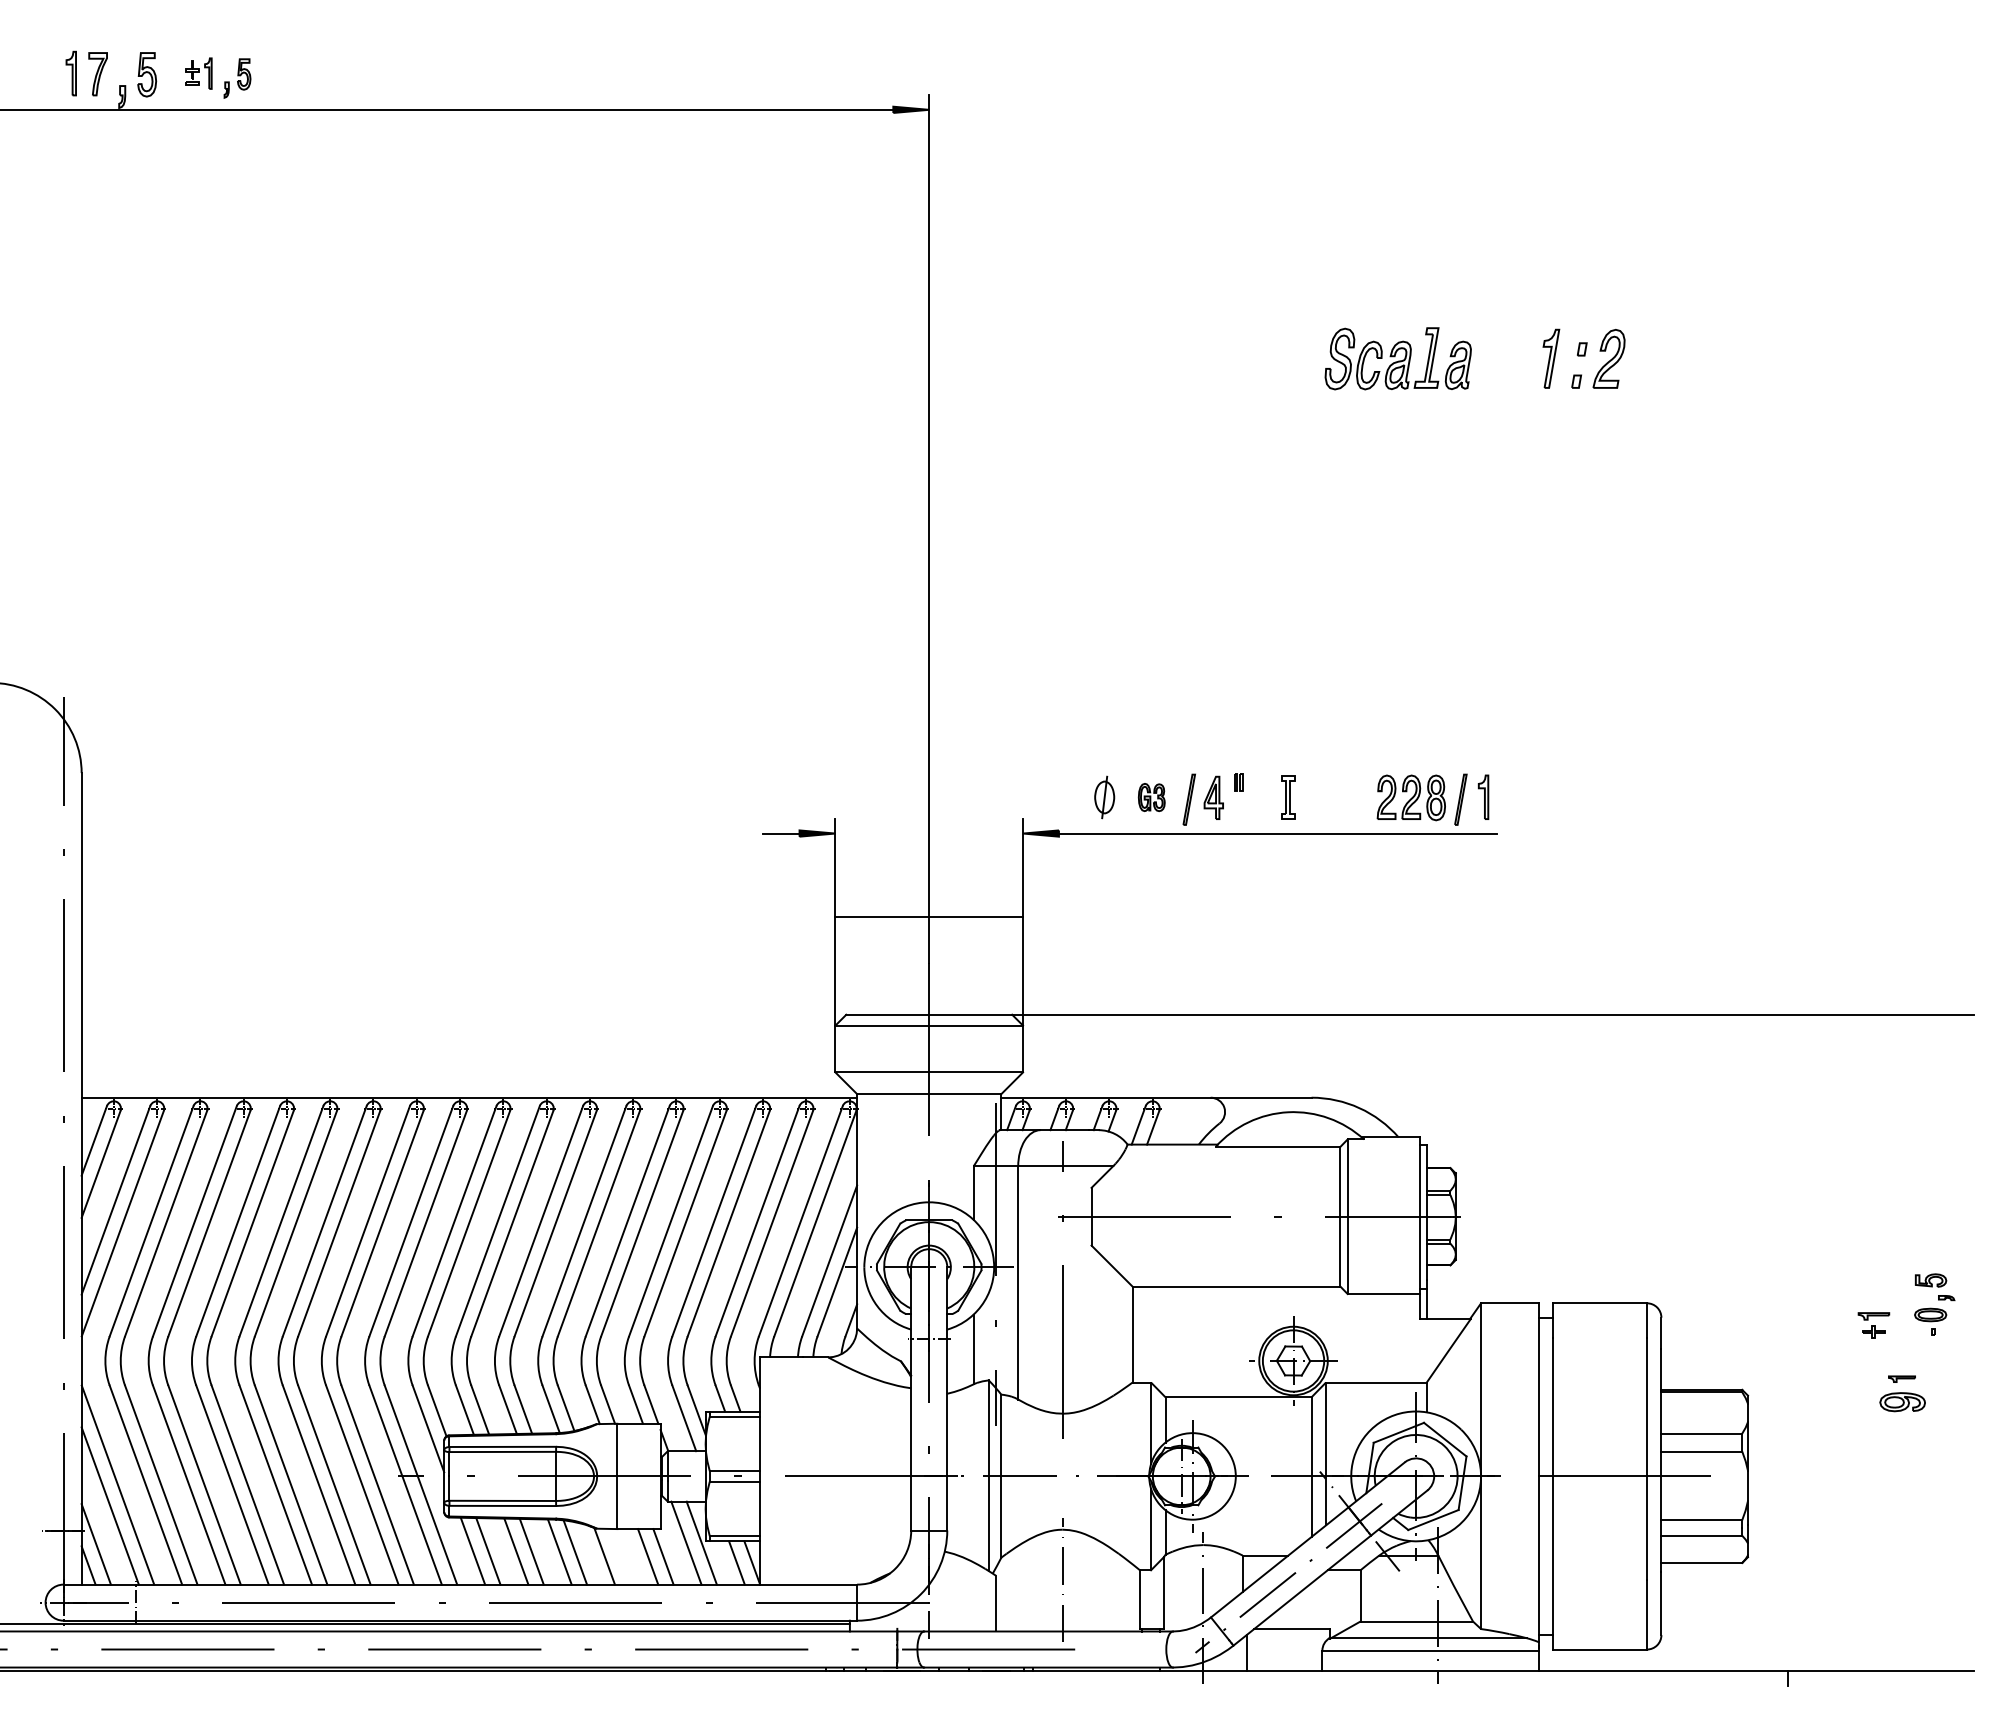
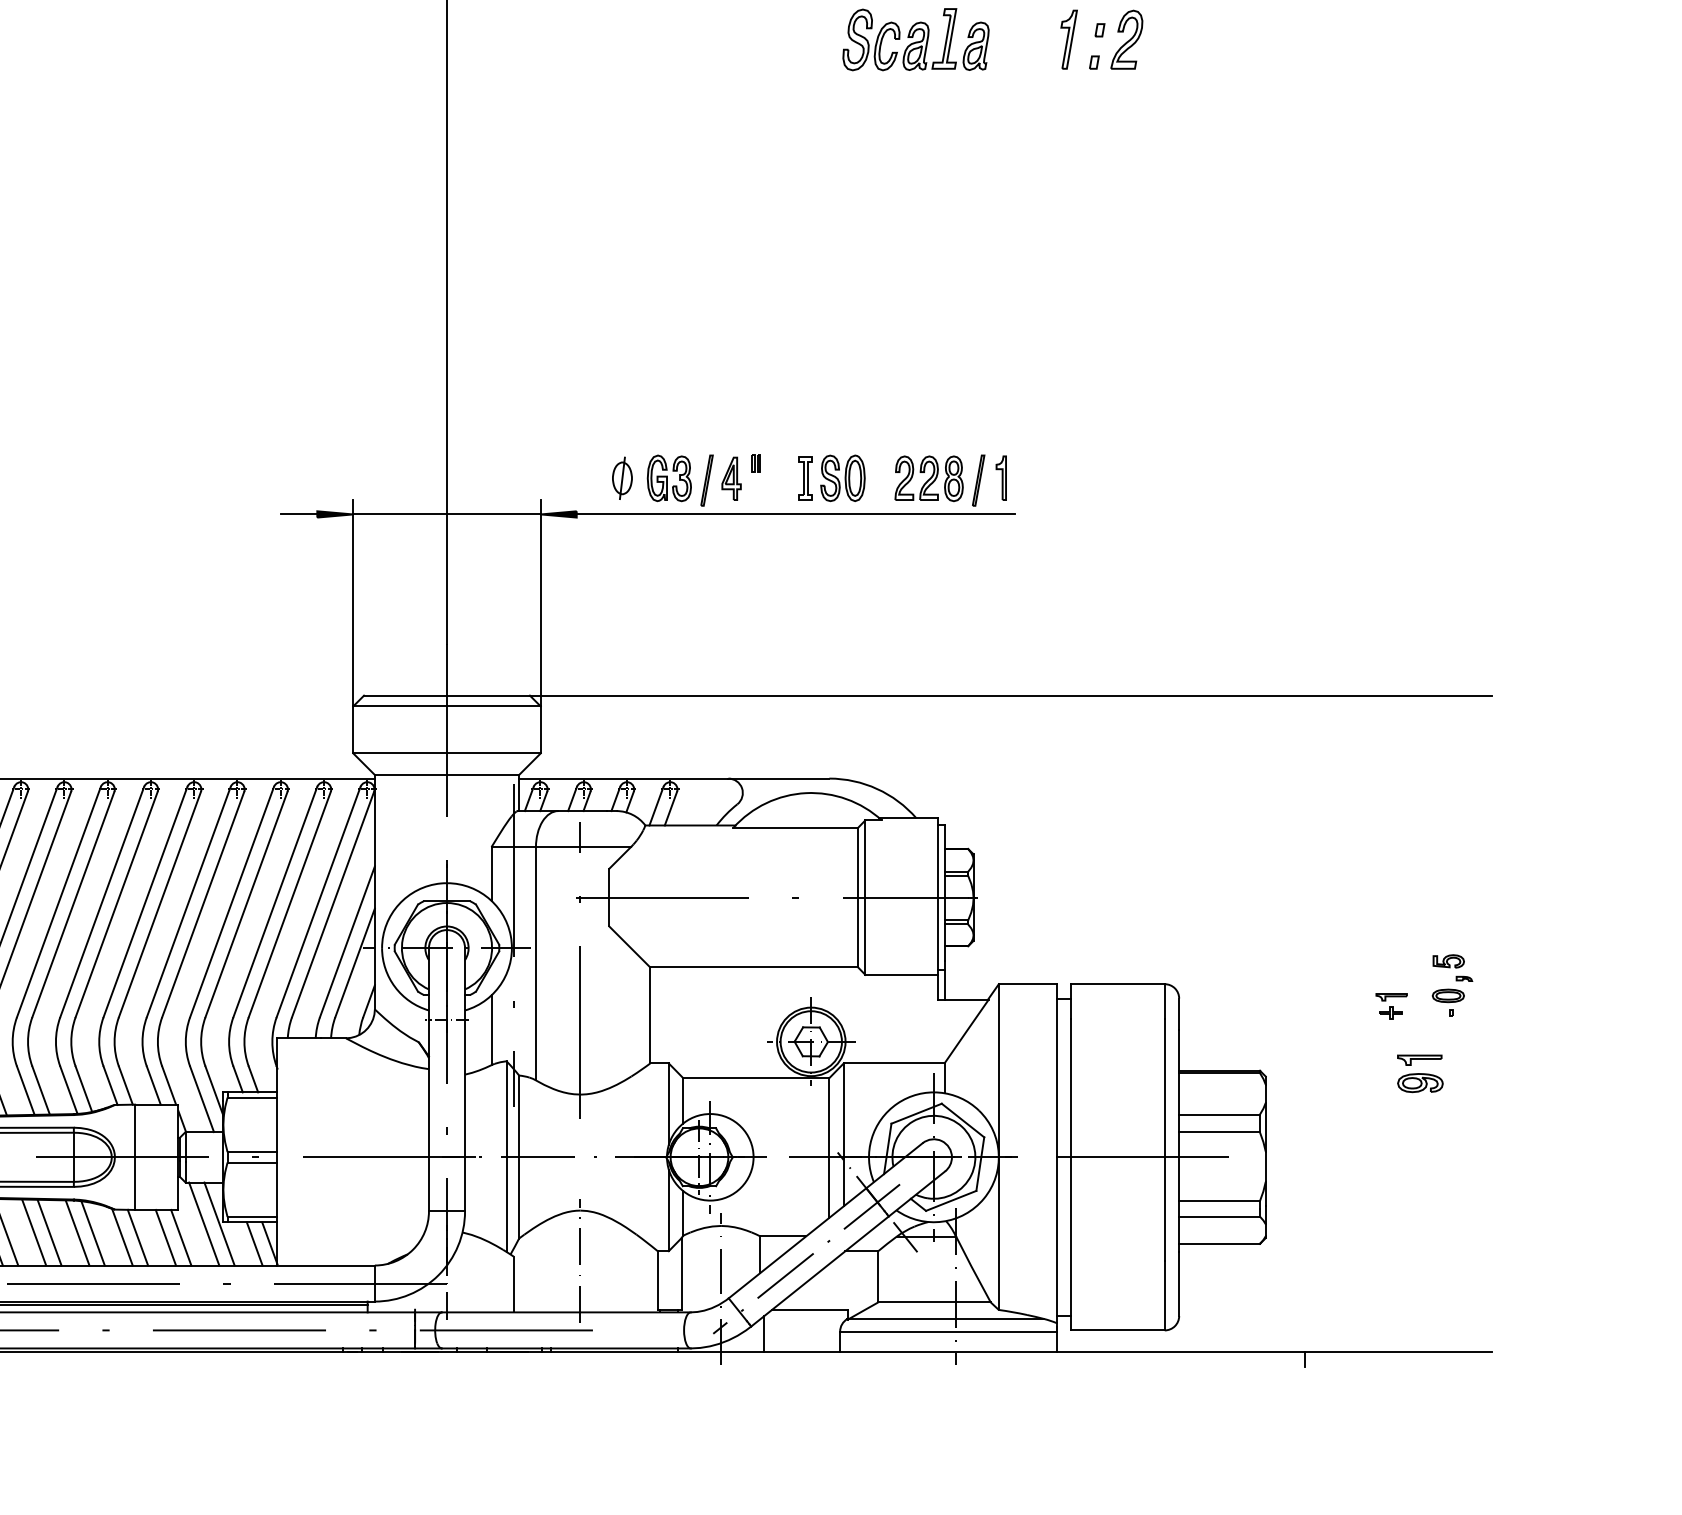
part: (1151, 797) -> (669, 478), size x1.67
part: (1324, 797) -> (842, 478), added
line: (929, 916) -> (447, 514), moved
part: (1901, 1378) -> (1419, 1059), size x1.67
line: (620, 1556) -> (138, 1237), added

